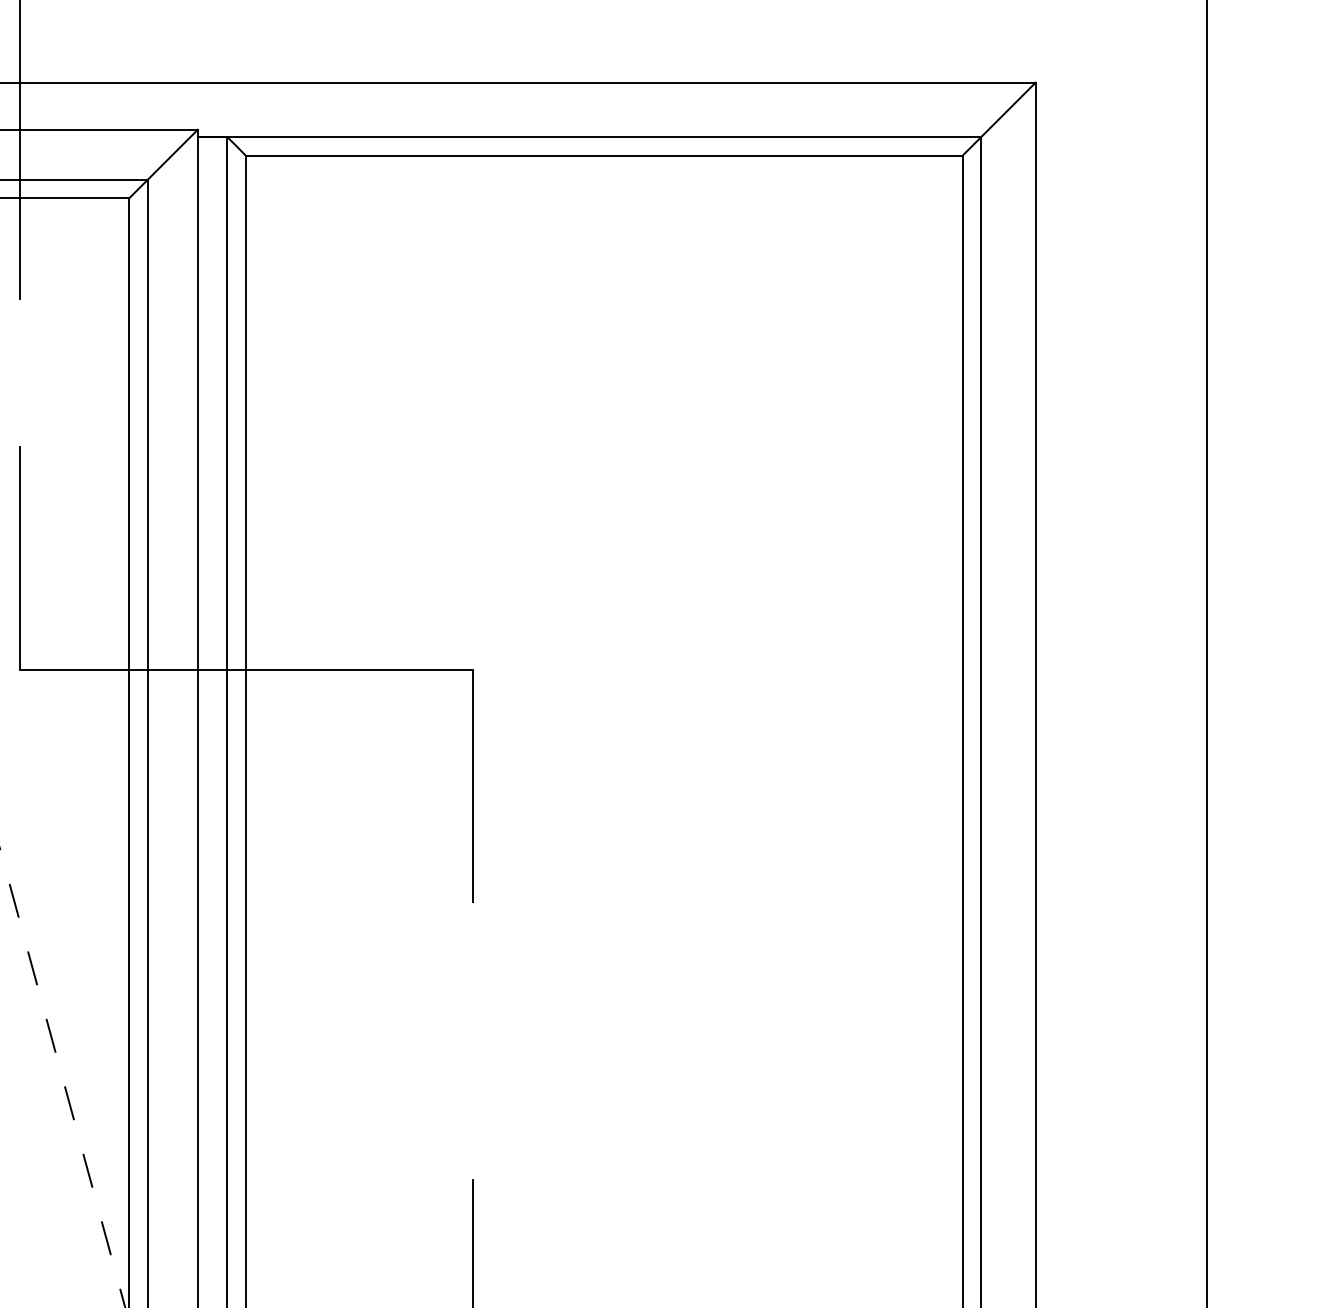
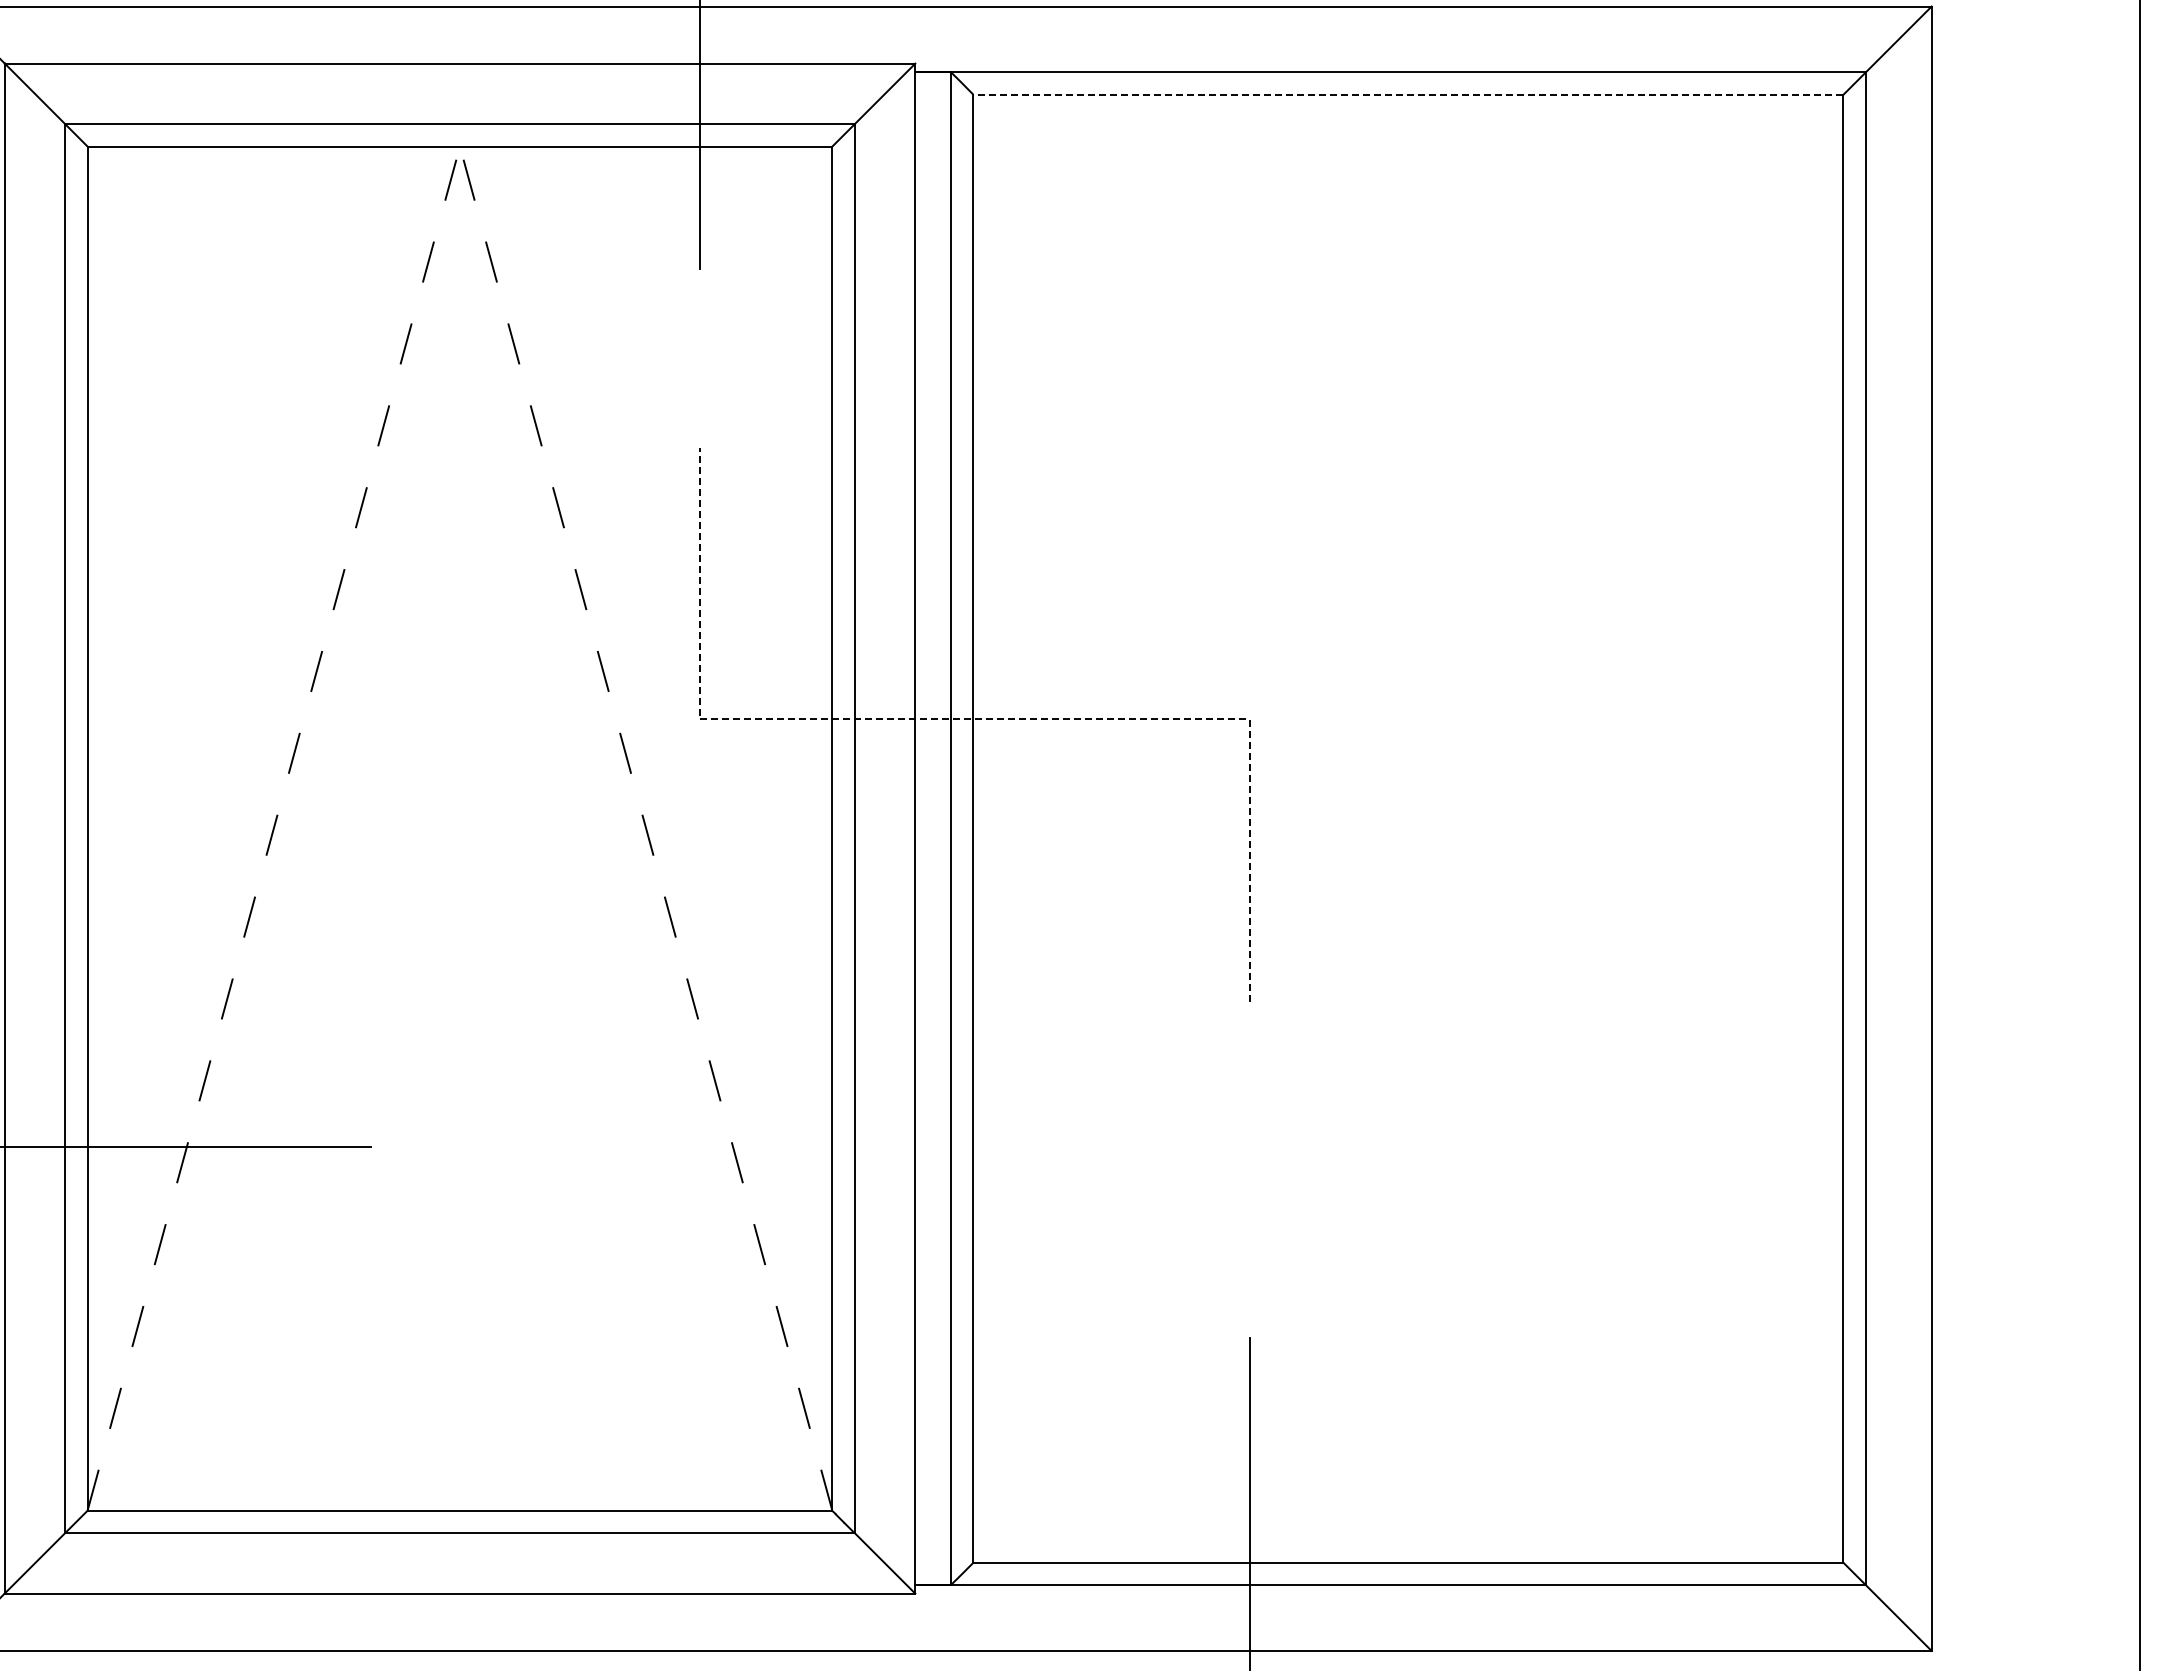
line: (604, 155) -> (1408, 94), solid -> dashed
line: (250, 670) -> (979, 719), solid -> dashed

